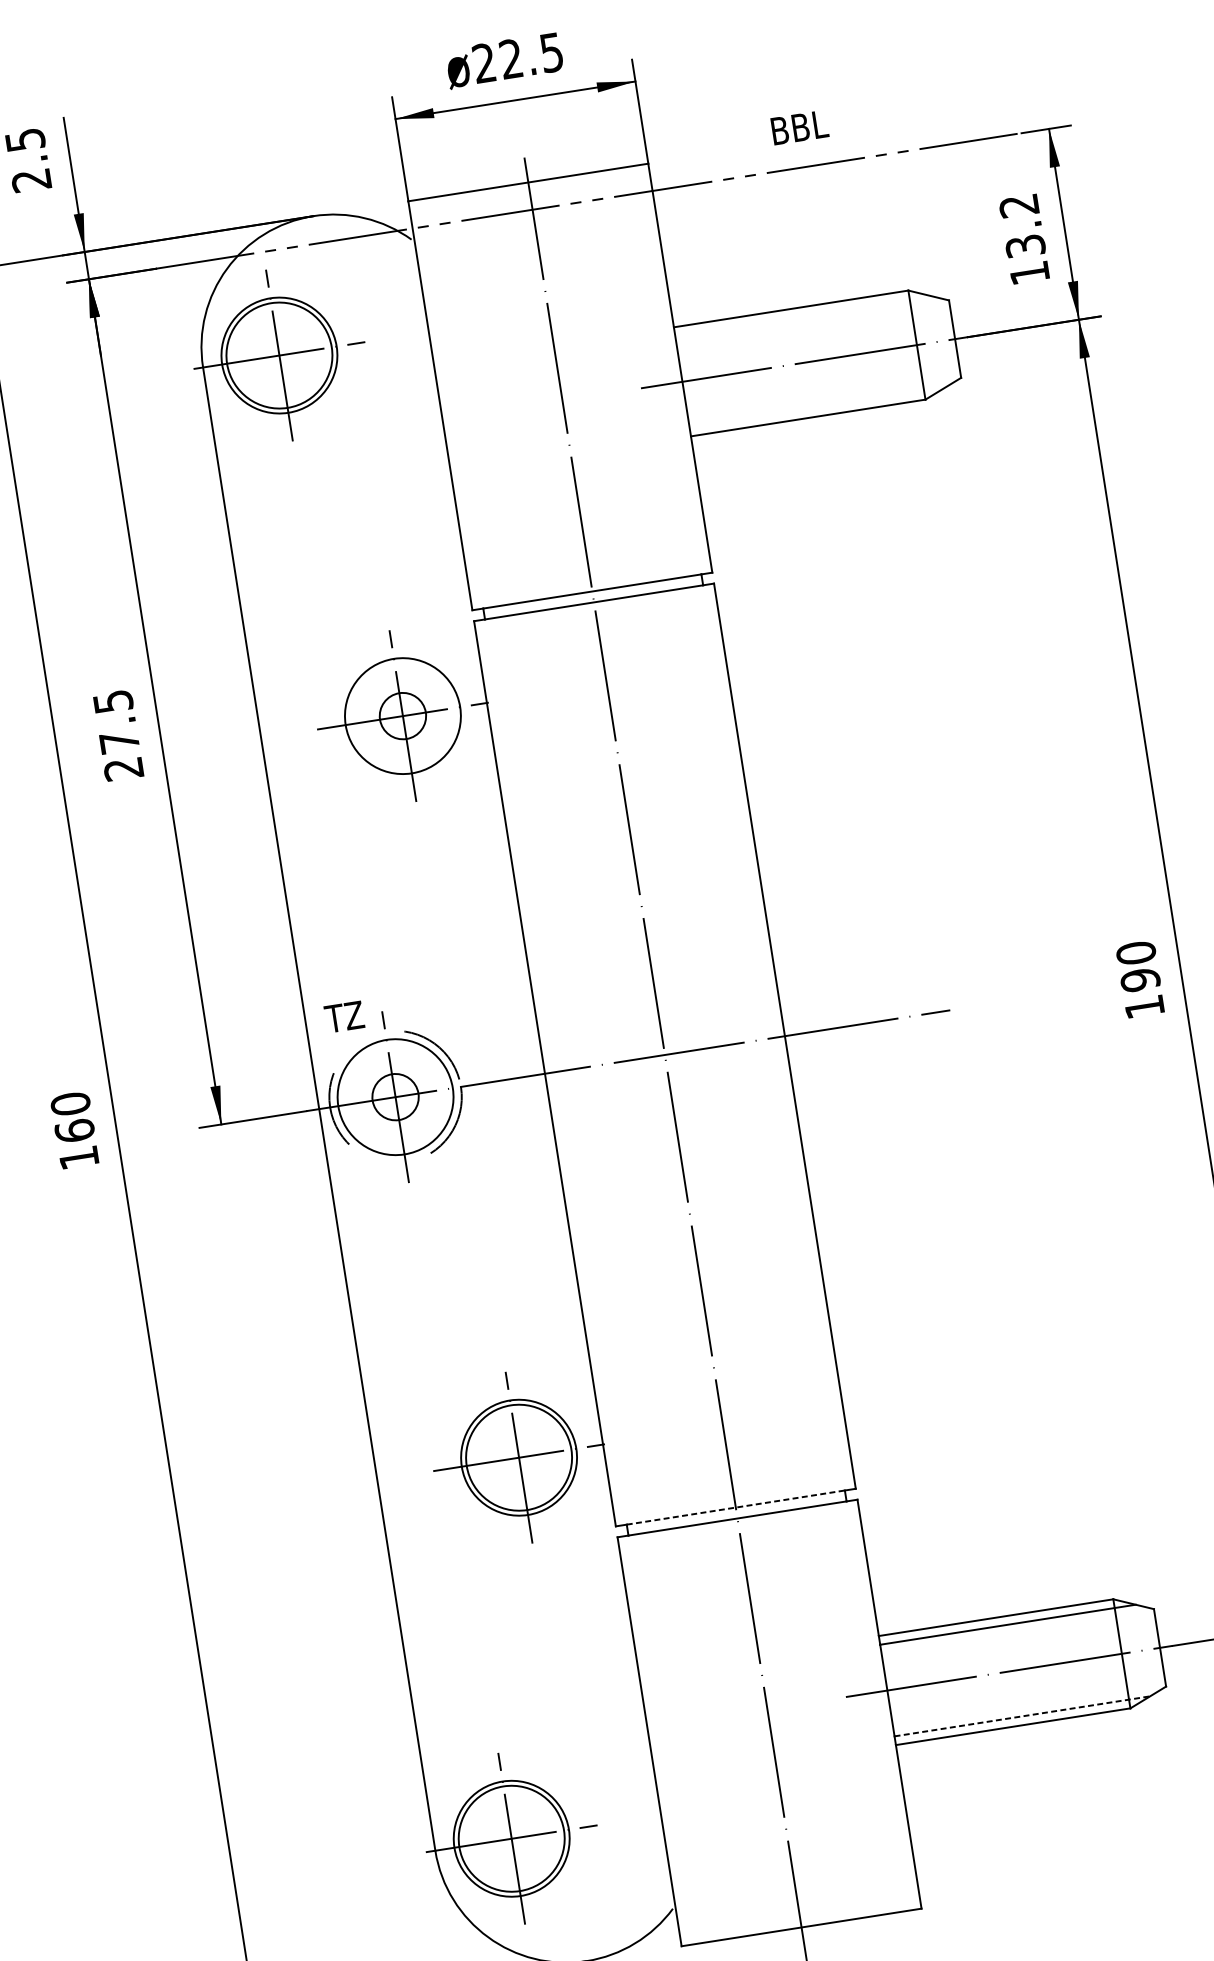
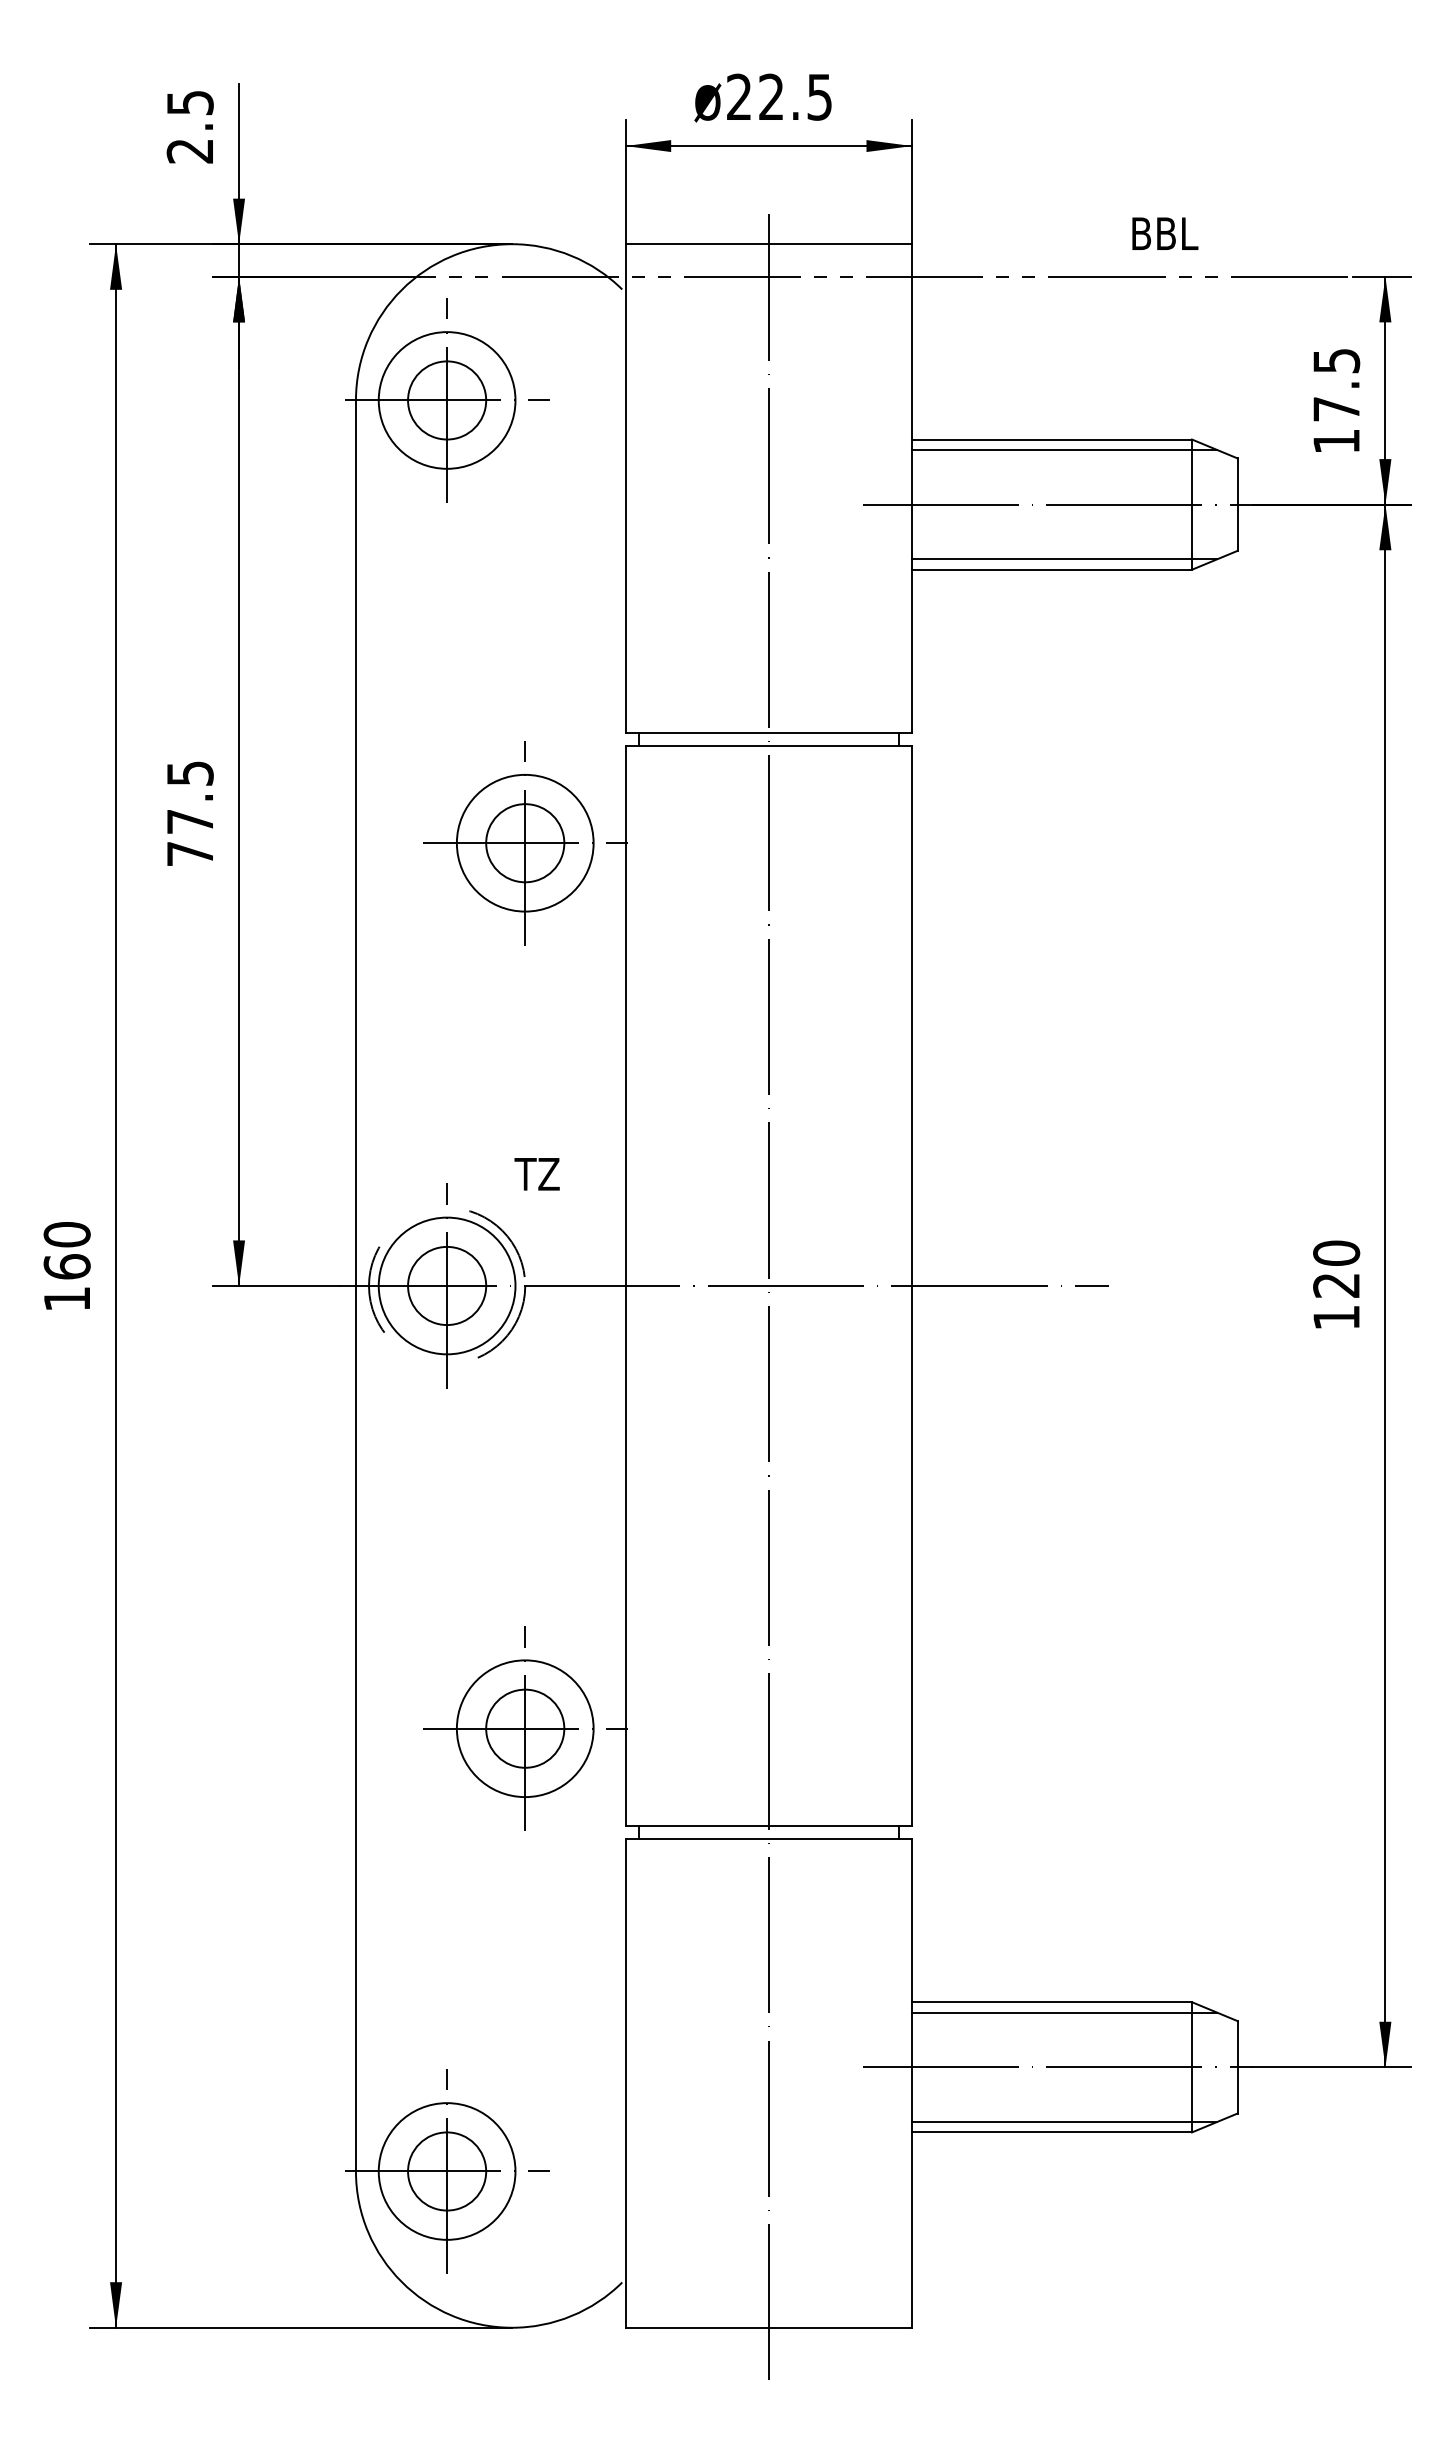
text: (800, 127) -> (1165, 233), moved
text: (1022, 226) -> (1336, 385), 13.2 -> 17.5
line: (802, 315) -> (1064, 449), added
circle: (279, 355) -> (447, 400), size x0.62
line: (817, 407) -> (1064, 559), added
circle: (403, 716) -> (525, 843), size x1.43
text: (123, 769) -> (189, 854), 27.5 -> 77.5
text: (1140, 980) -> (1336, 1285), 190 -> 120
text: (343, 1017) -> (536, 1174), moved
circle: (395, 1096) -> (447, 1285), size x1.43
circle: (519, 1457) -> (525, 1728), size x0.62
line: (736, 1507) -> (769, 1826), dashed -> solid
line: (1022, 1716) -> (1064, 2122), dashed -> solid
circle: (512, 1838) -> (447, 2171), size x0.62

